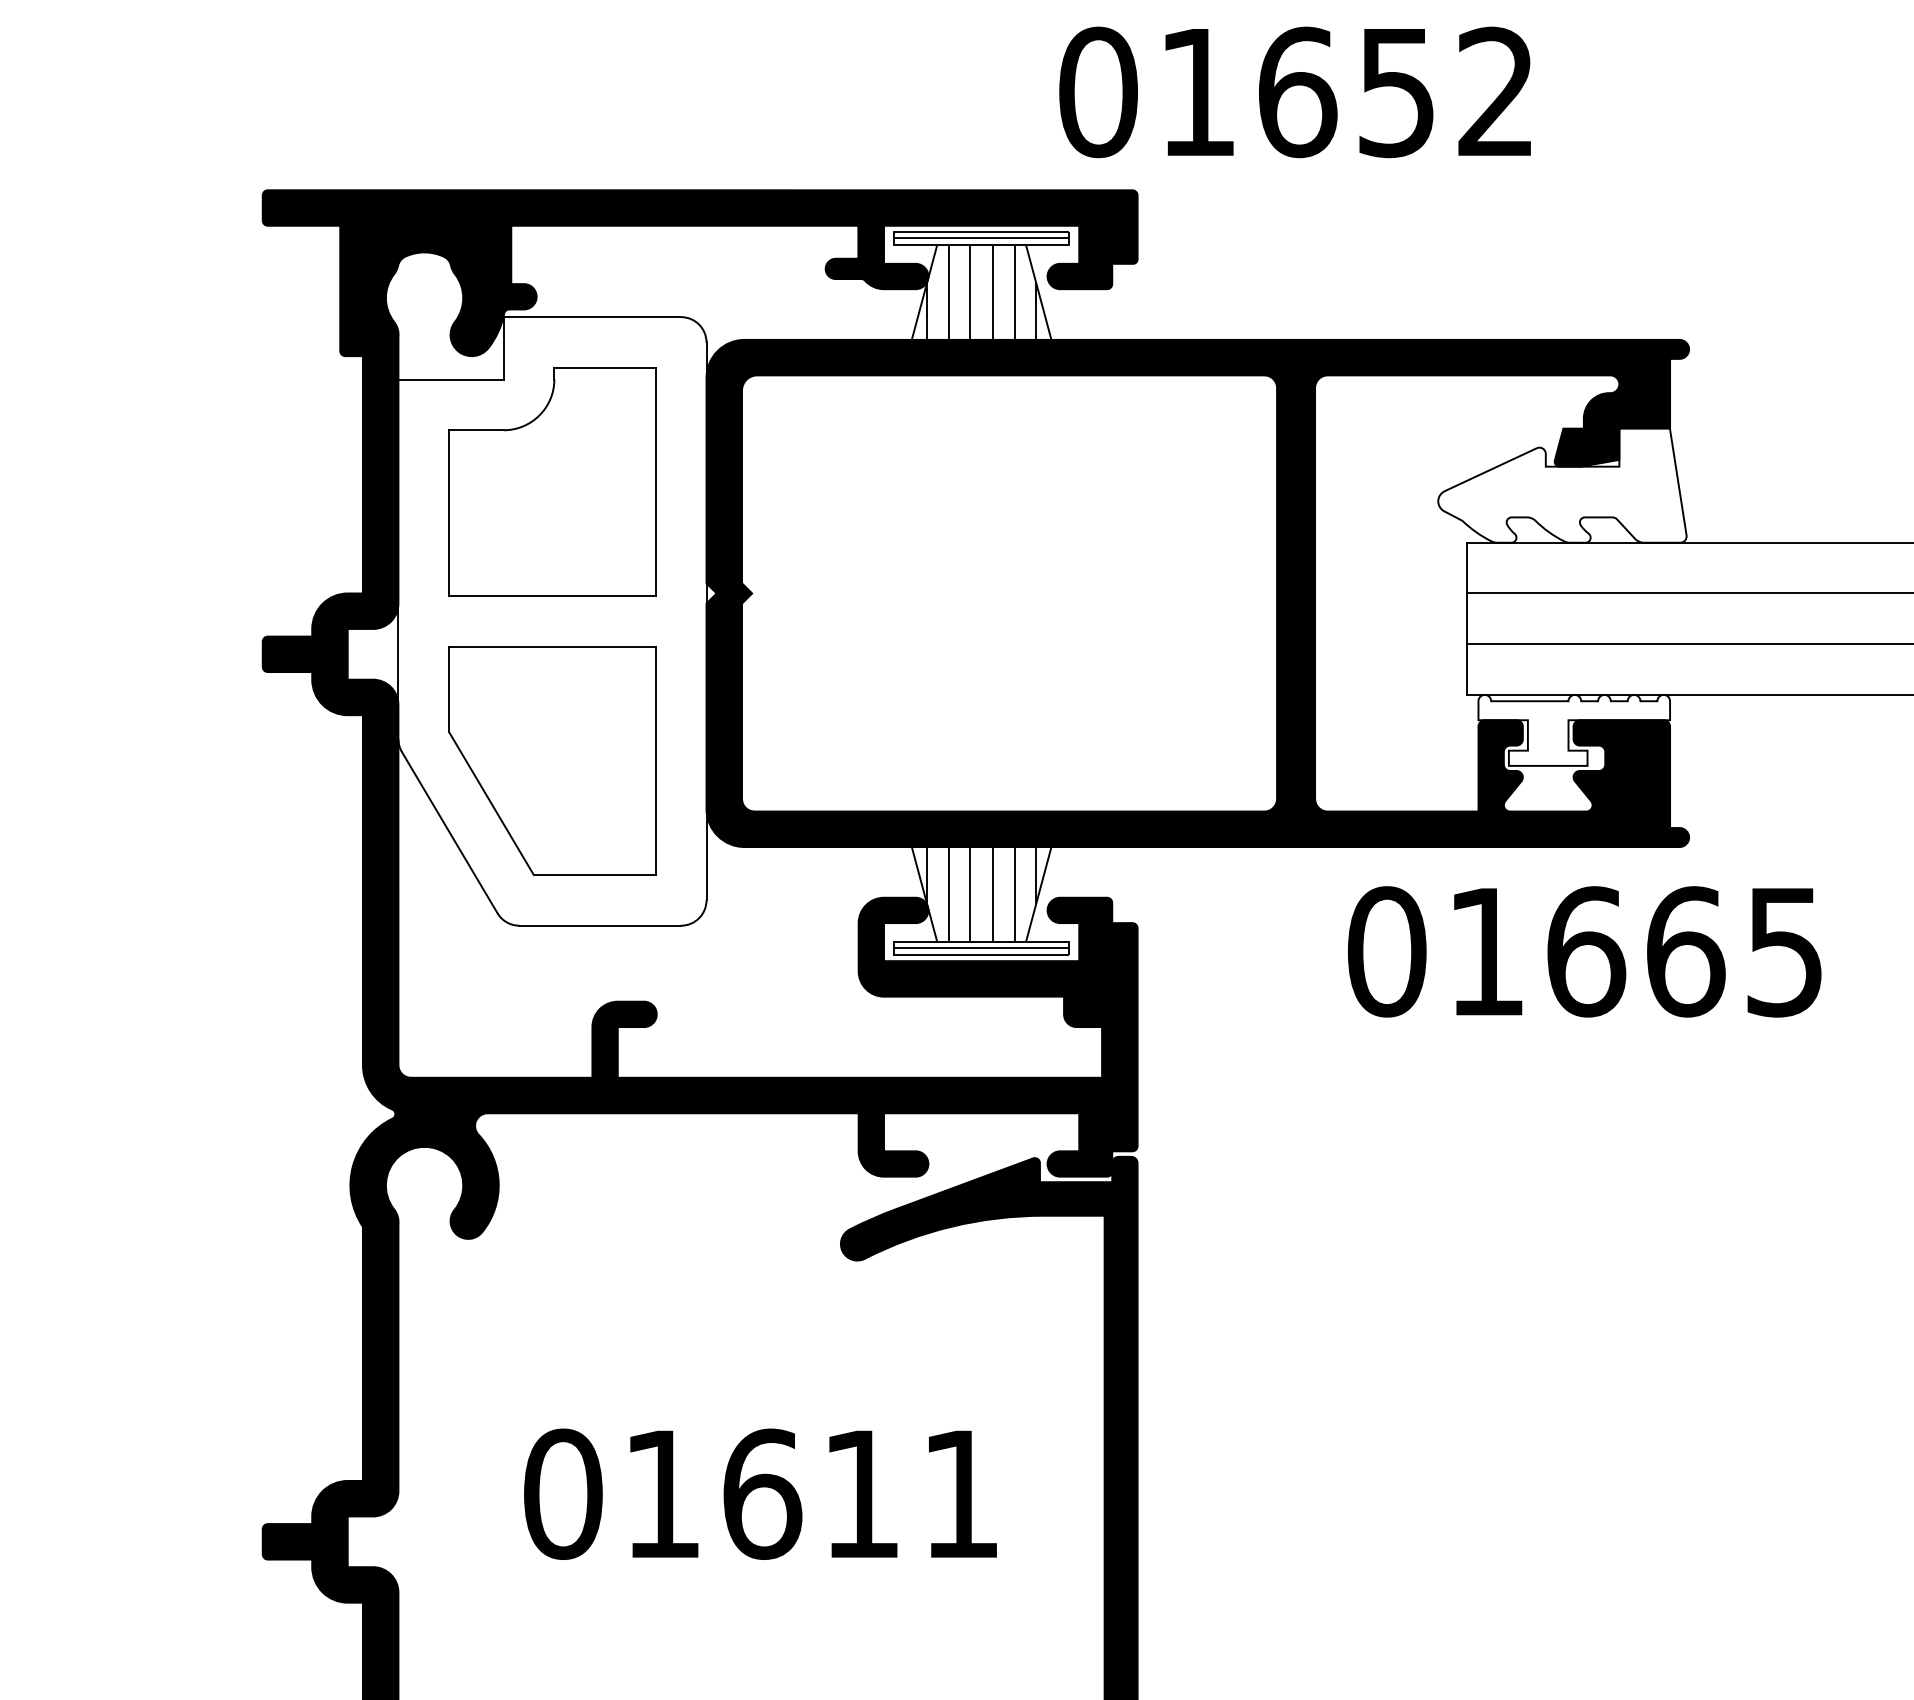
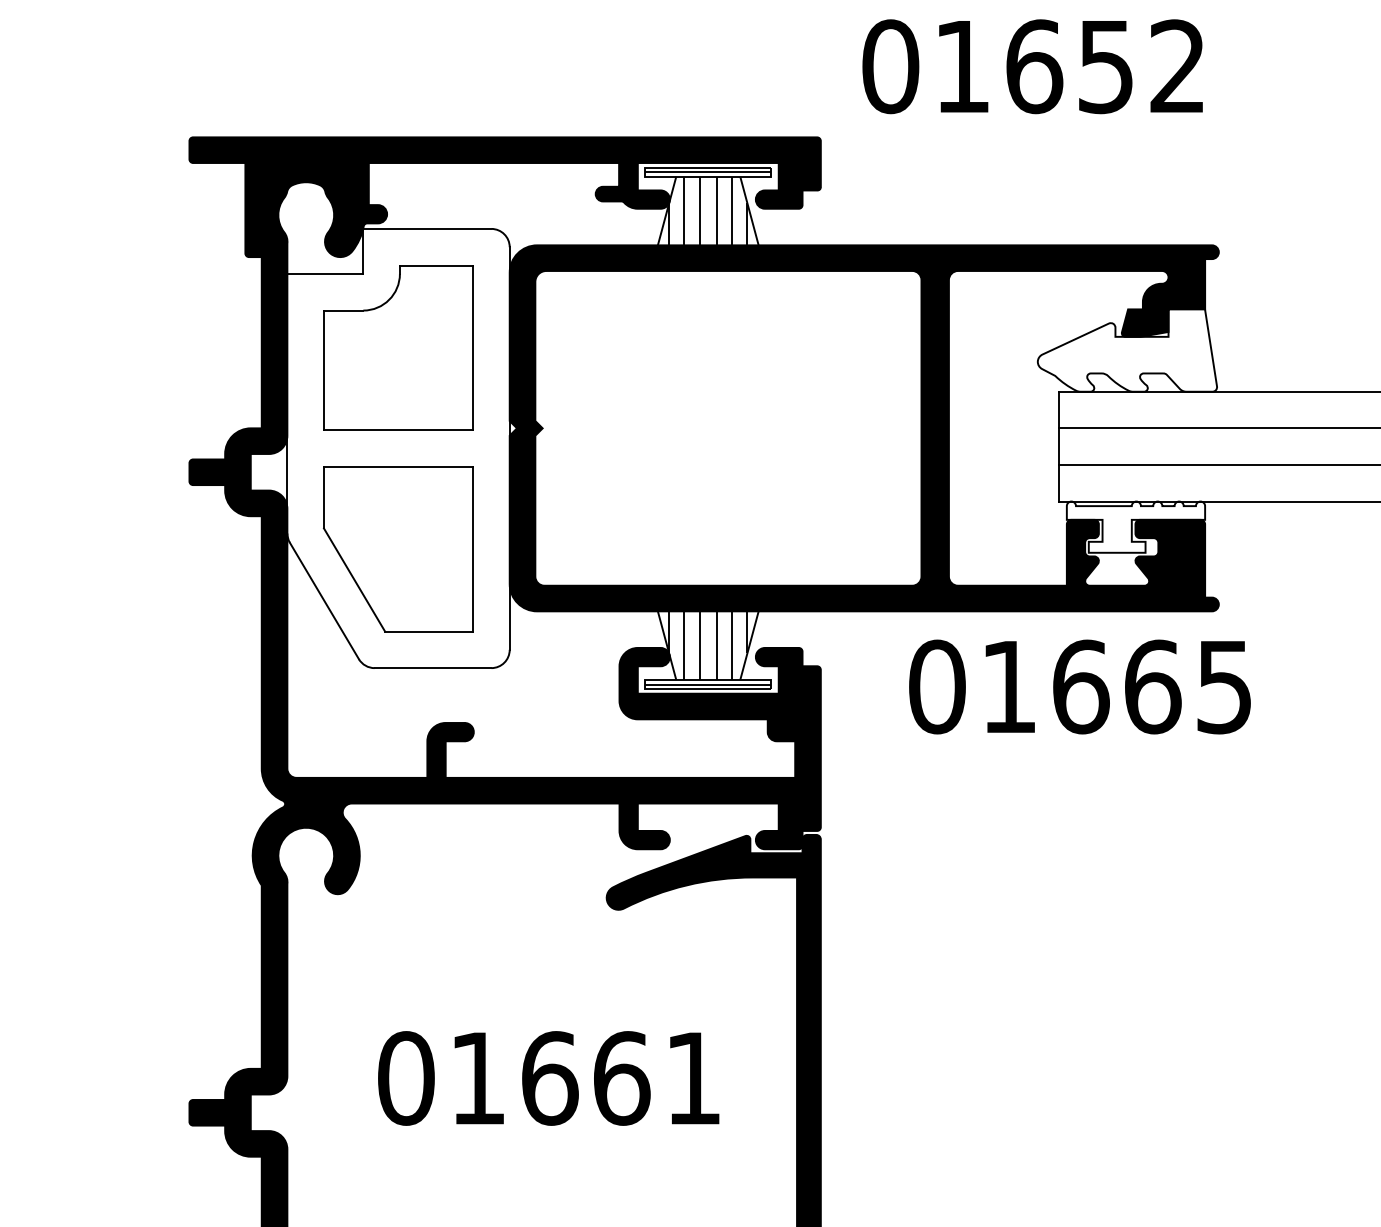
text: (1294, 92) -> (1032, 66), moved
text: (1584, 951) -> (1079, 686), moved
text: (862, 1493) -> (622, 1077), 01611 -> 01661

